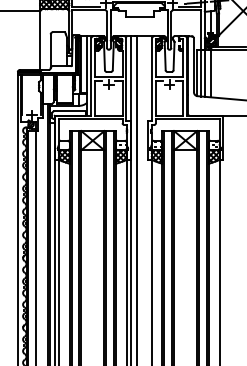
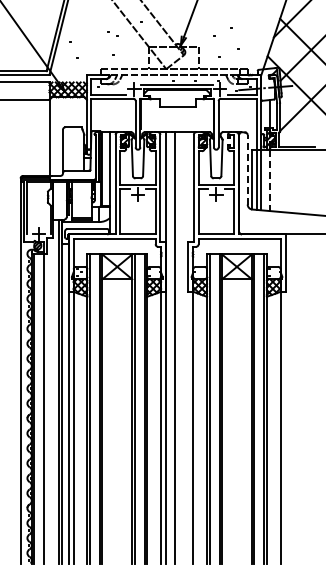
line: (193, 65) -> (247, 169), solid -> dashed
line: (211, 73) -> (270, 180), solid -> dashed

